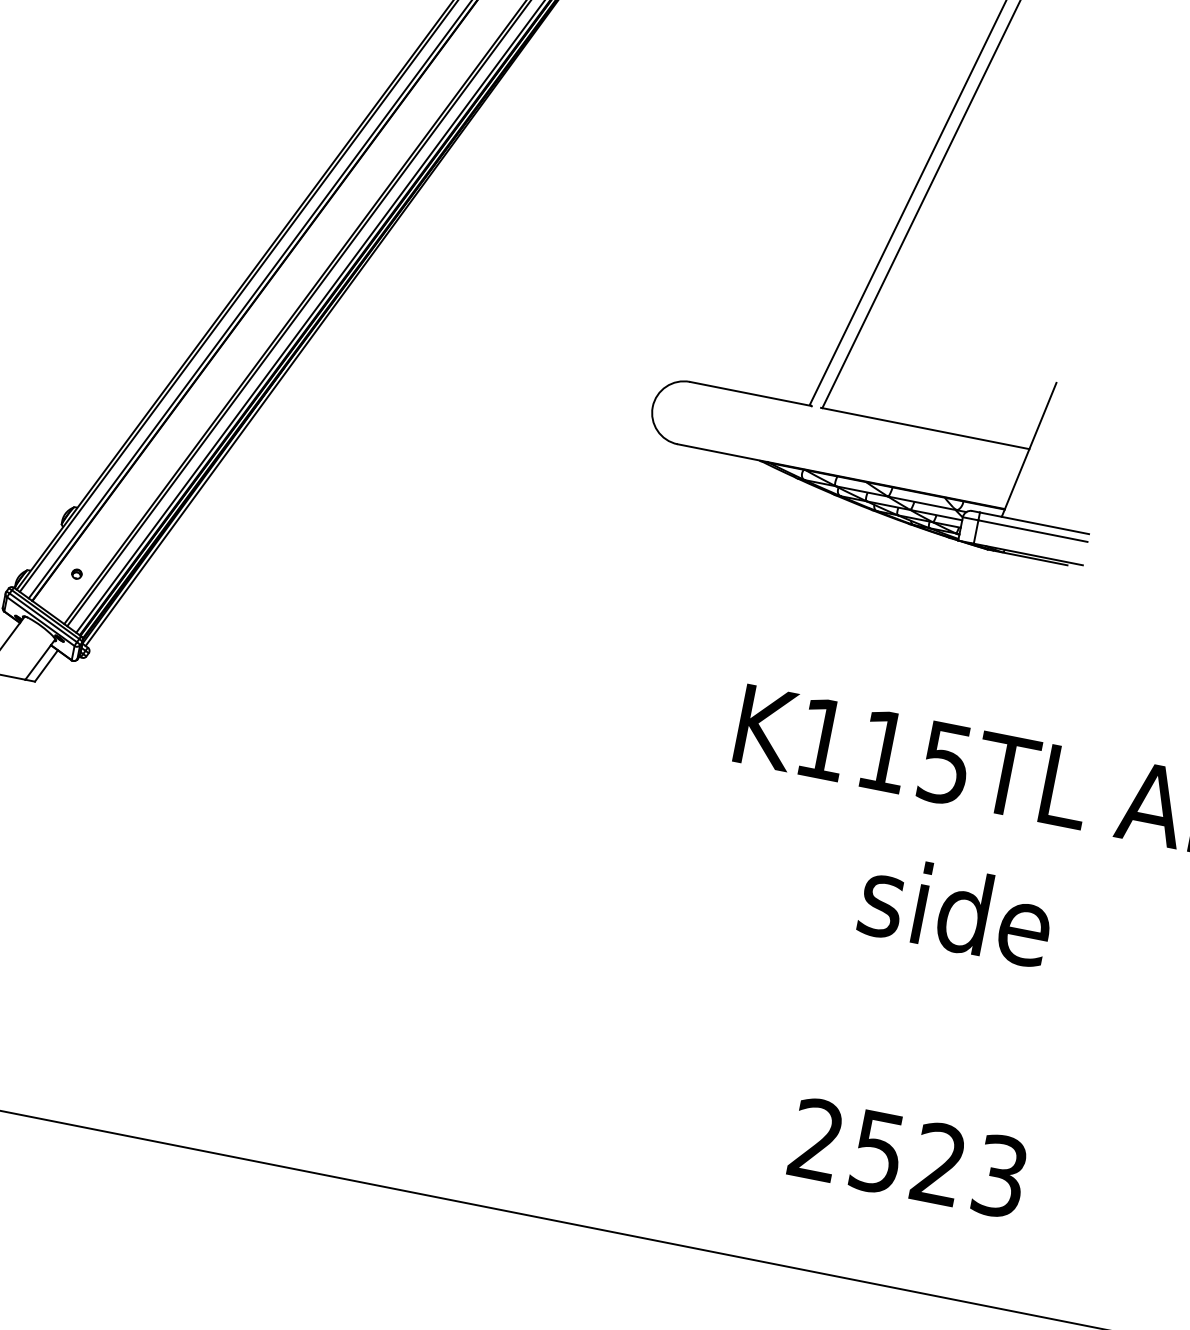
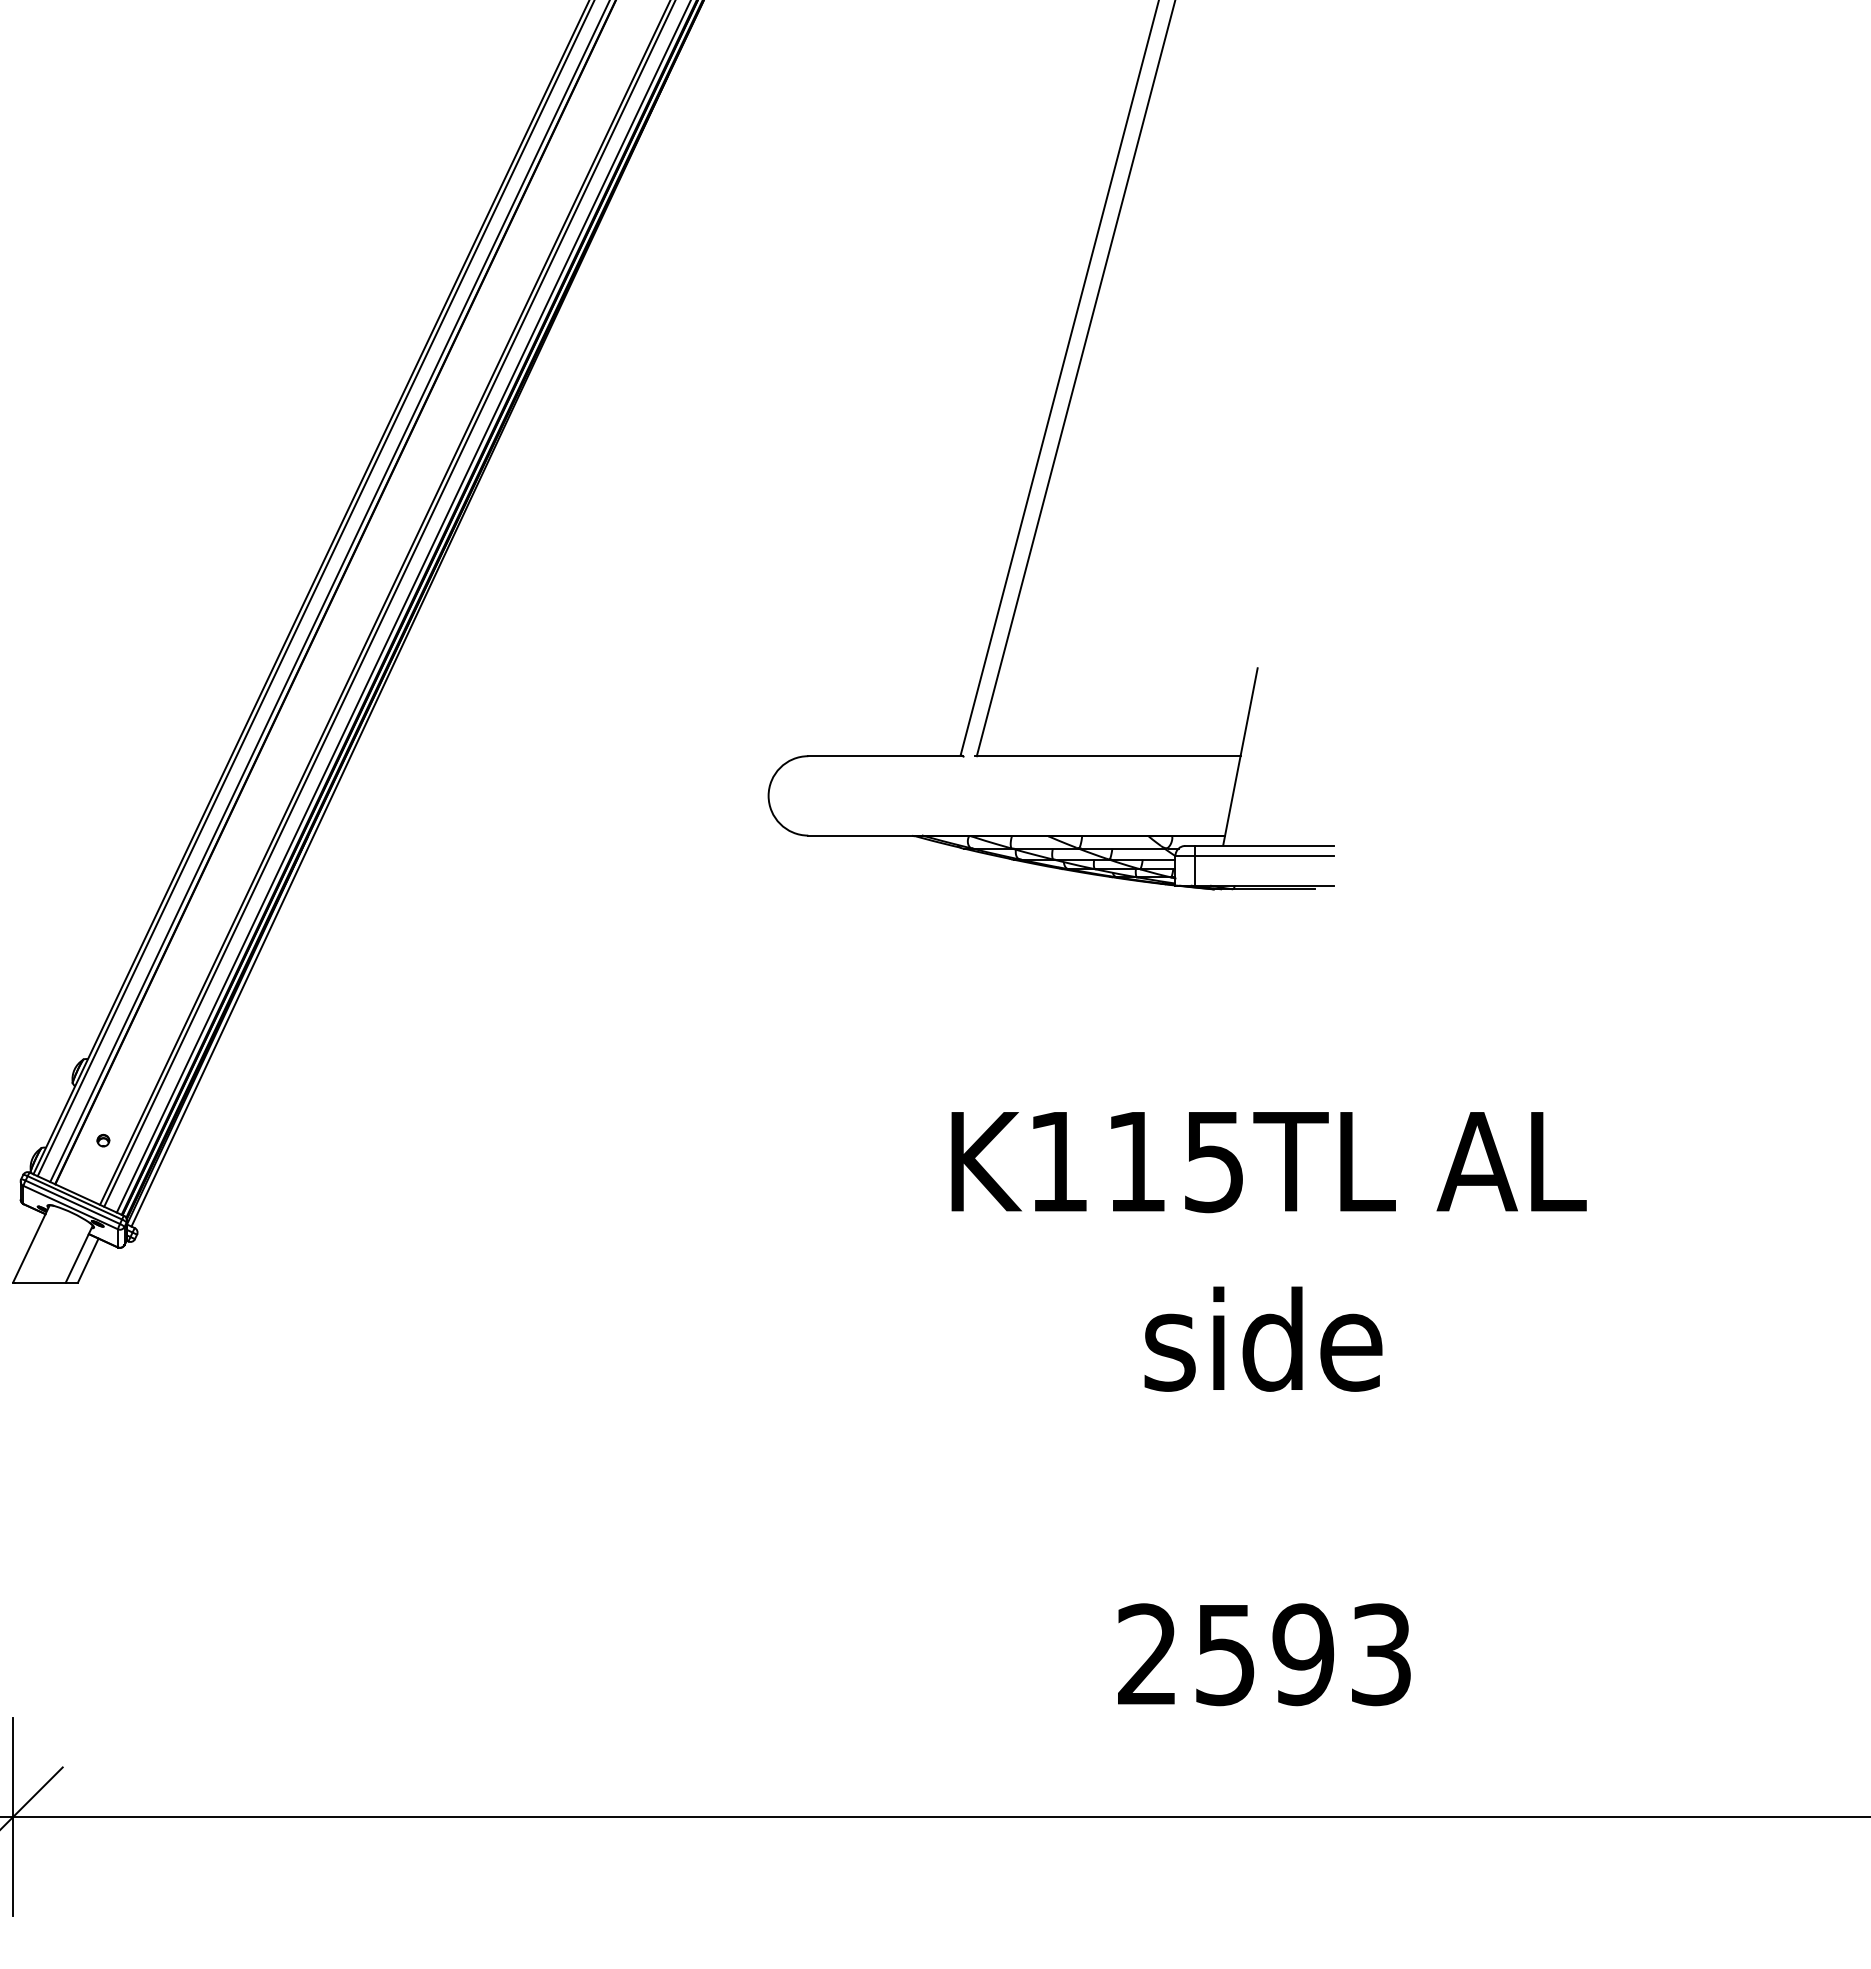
text: (939, 1164) -> (1303, 1654), 2523 -> 2593

